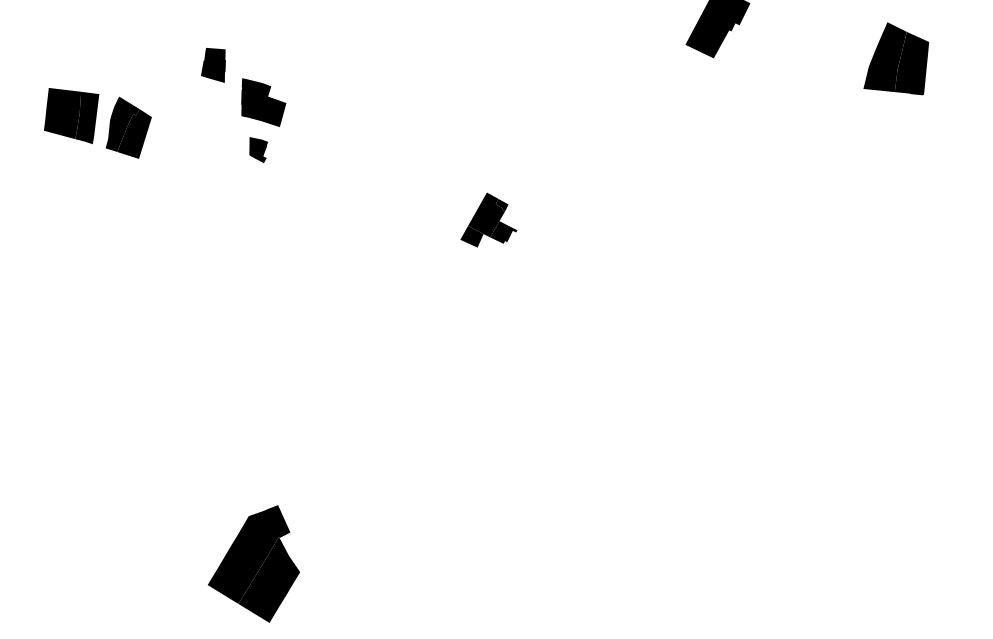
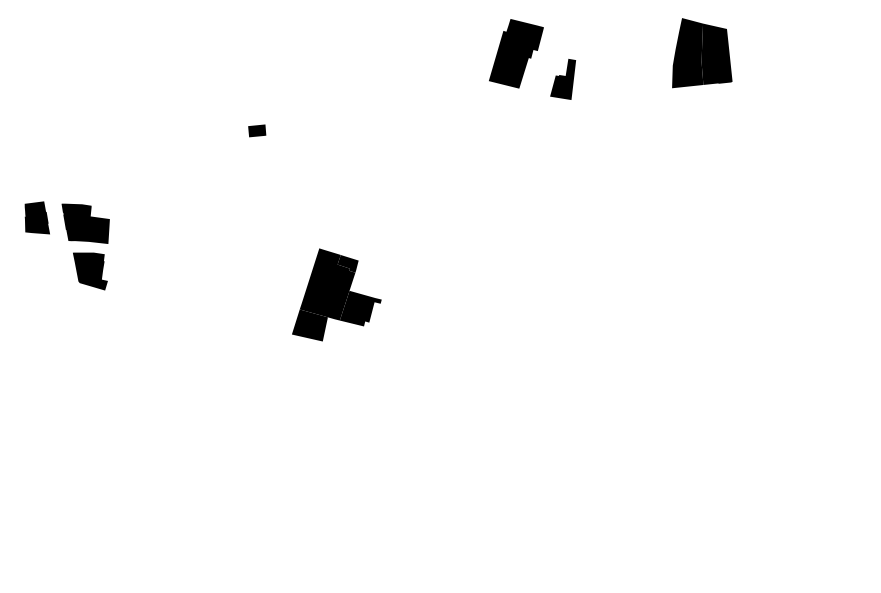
fill: (448, 46) -> (257, 130), added
part: (758, 59) -> (563, 80), added
part: (213, 65) -> (35, 219), moved
part: (258, 149) -> (91, 270), size x1.67
part: (488, 219) -> (331, 292), size x1.67

